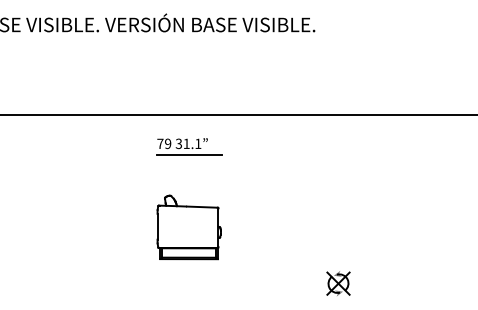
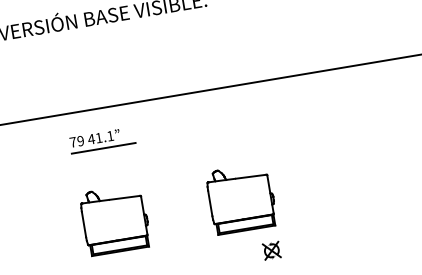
text: (178, 143) -> (90, 139), 31.1 -> 41.1
part: (316, 227) -> (240, 199), added
part: (338, 283) -> (271, 250), size x0.7

